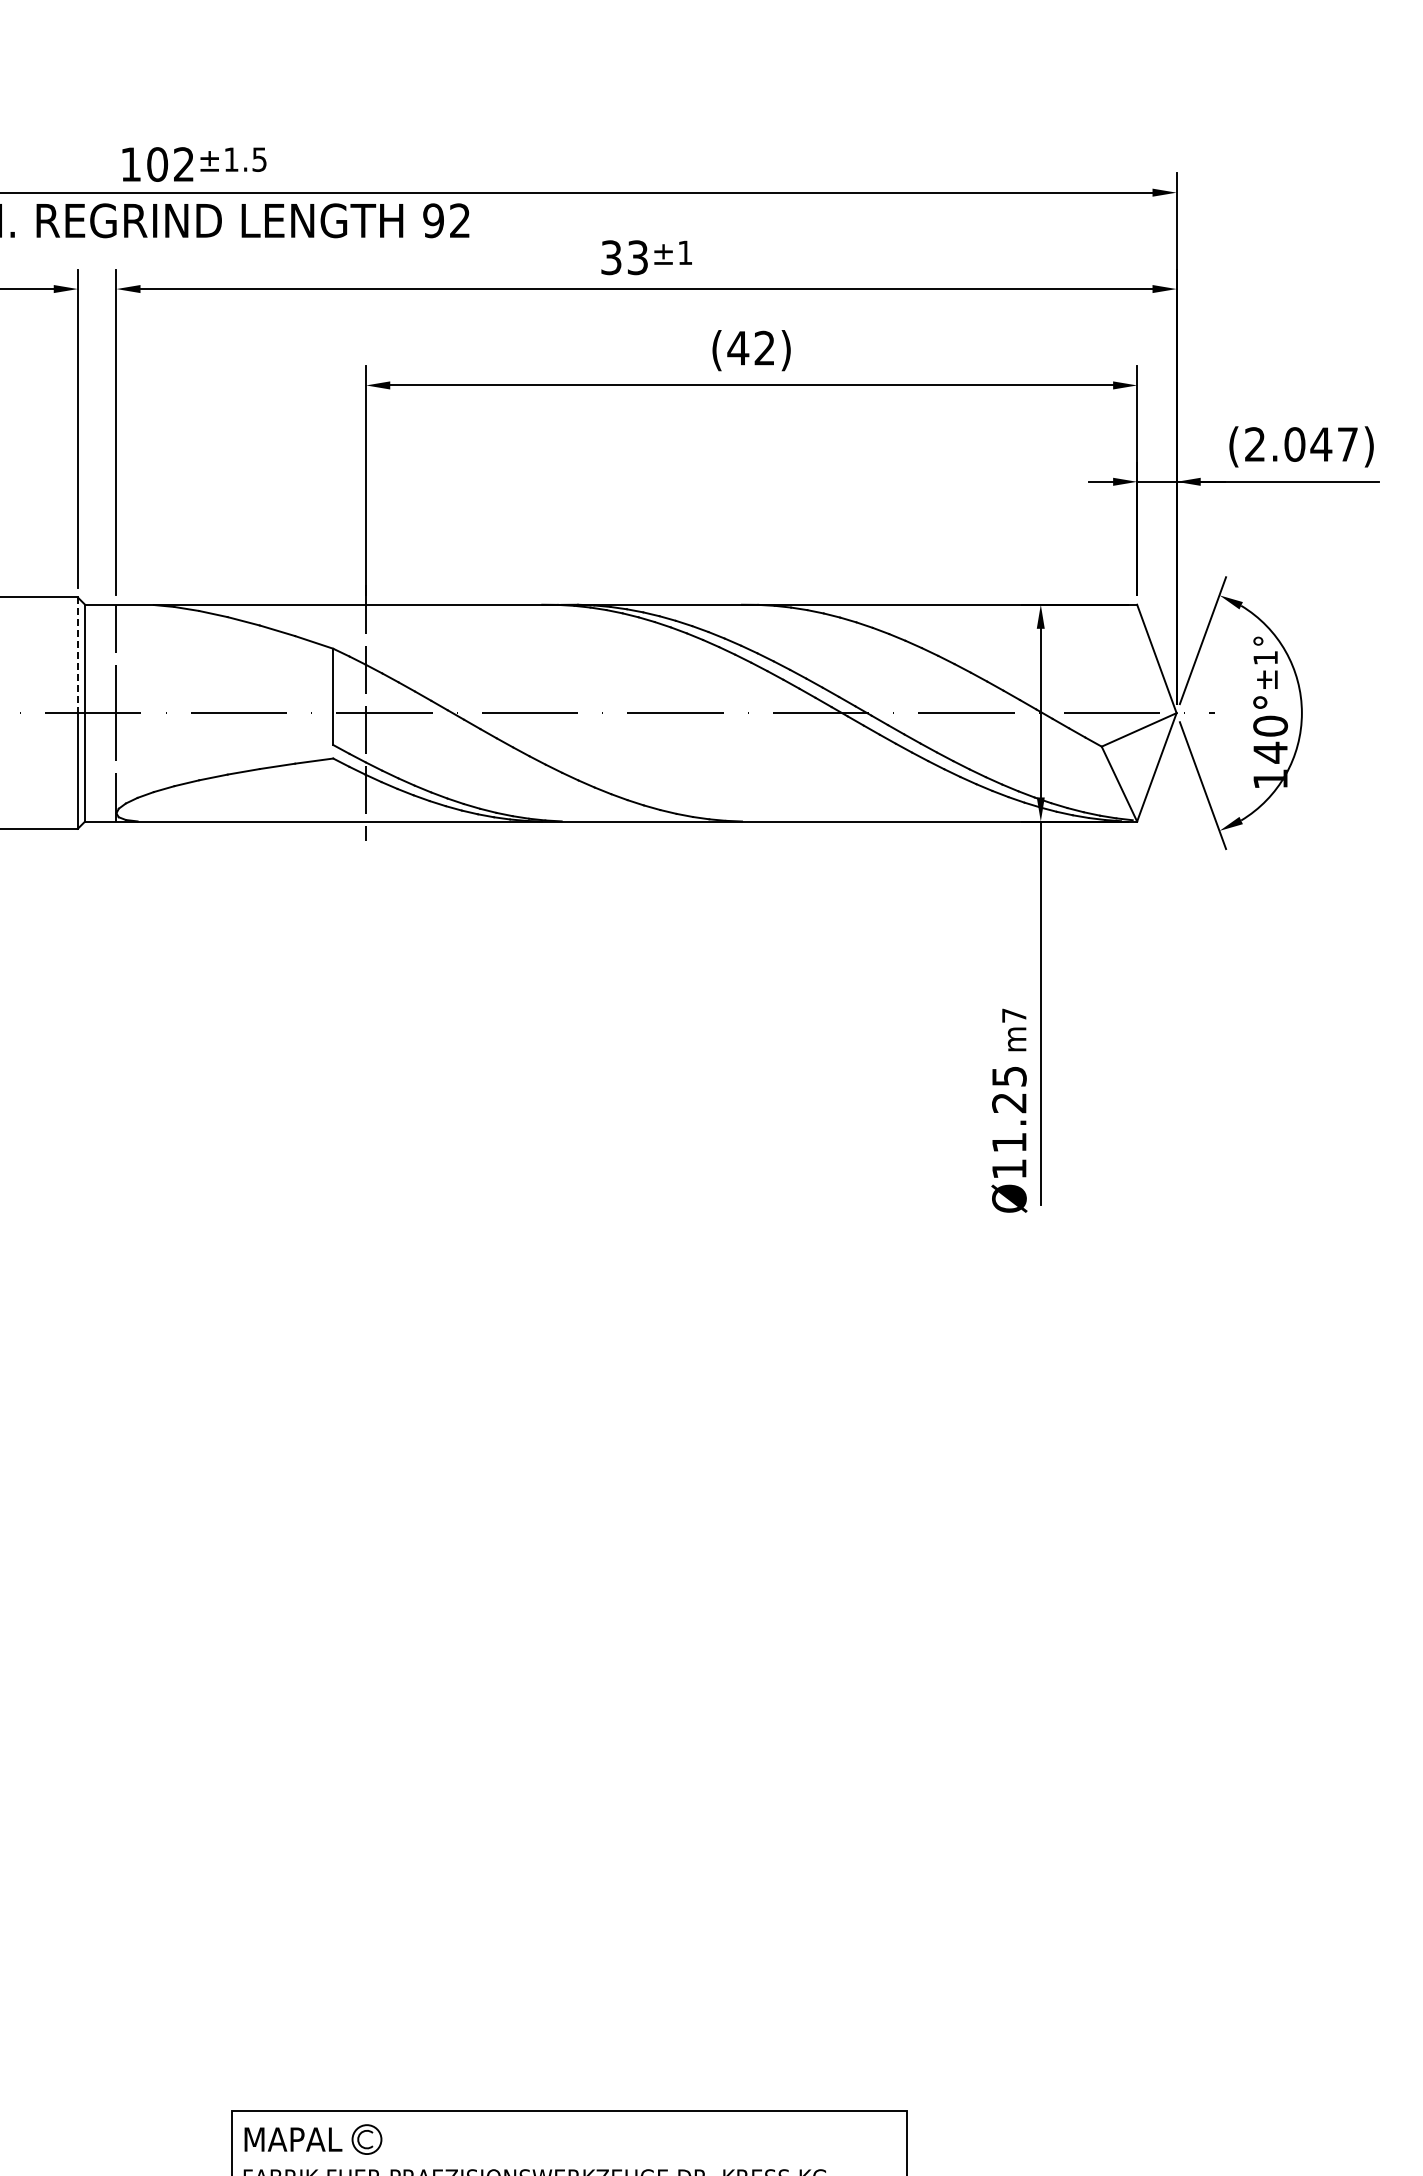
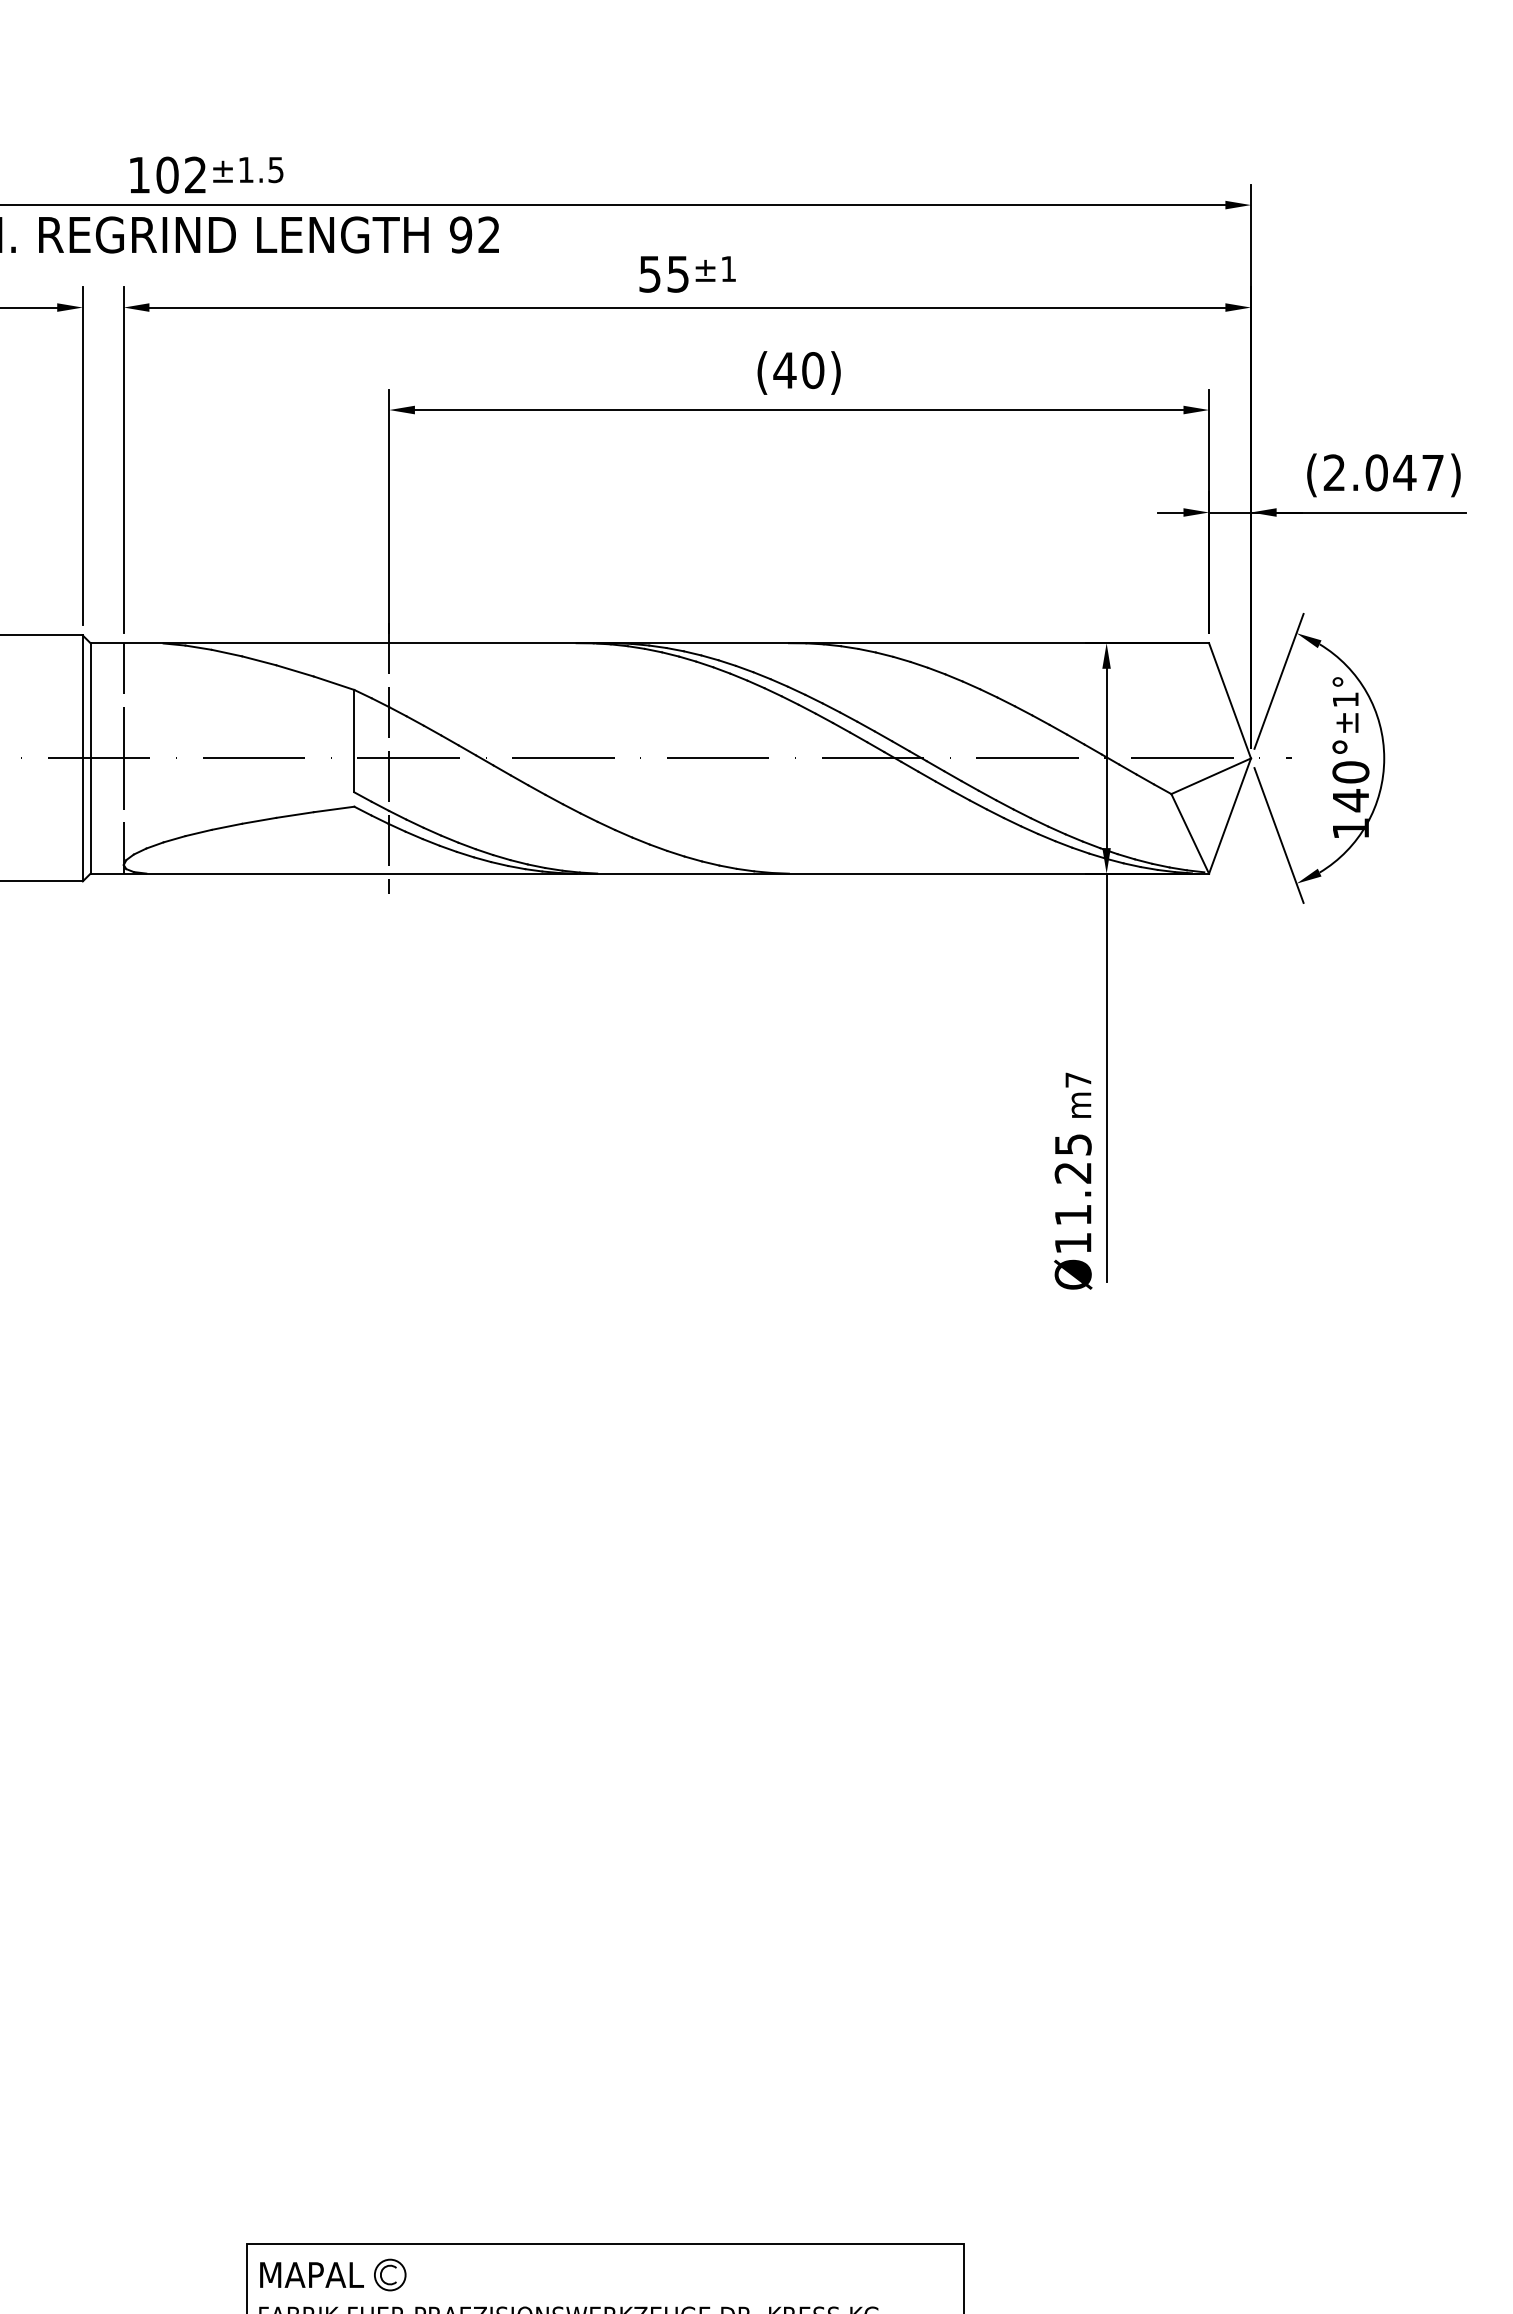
text: (624, 257) -> (664, 274), 33 -> 55
text: (764, 347) -> (812, 369), (42) -> (40)
line: (77, 655) -> (82, 697), dashed -> solid

